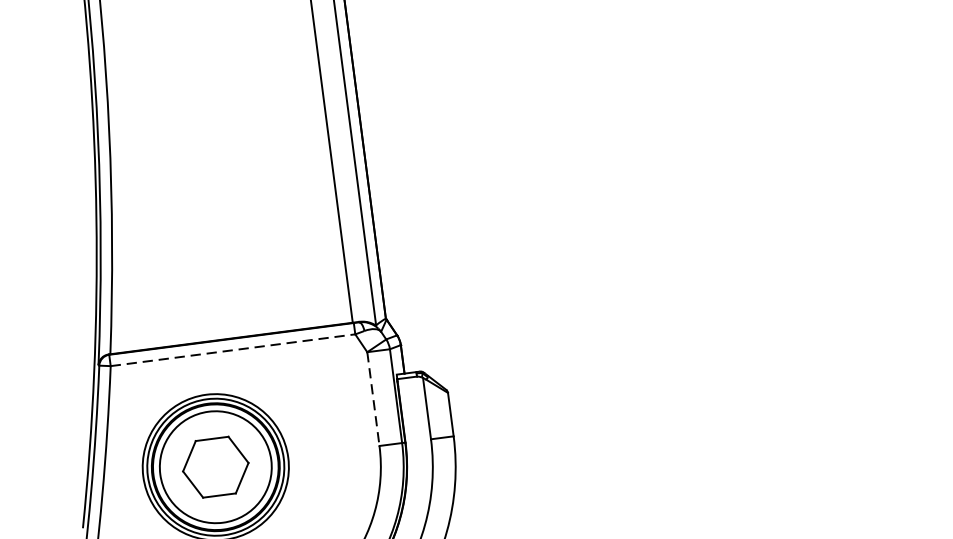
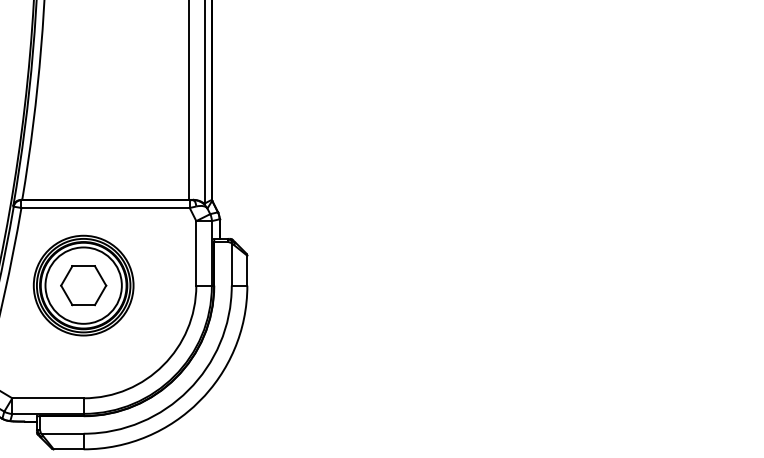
line: (234, 349) -> (106, 207), dashed -> solid
line: (373, 399) -> (196, 253), dashed -> solid

